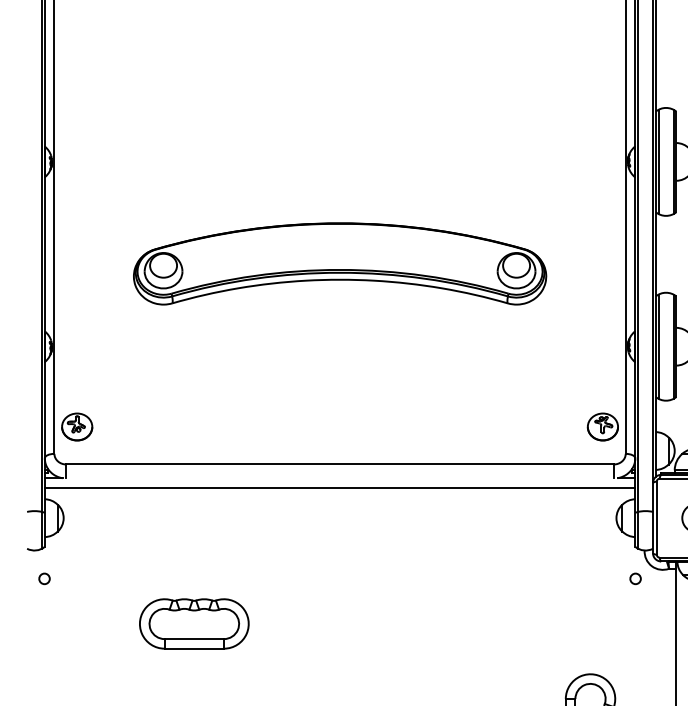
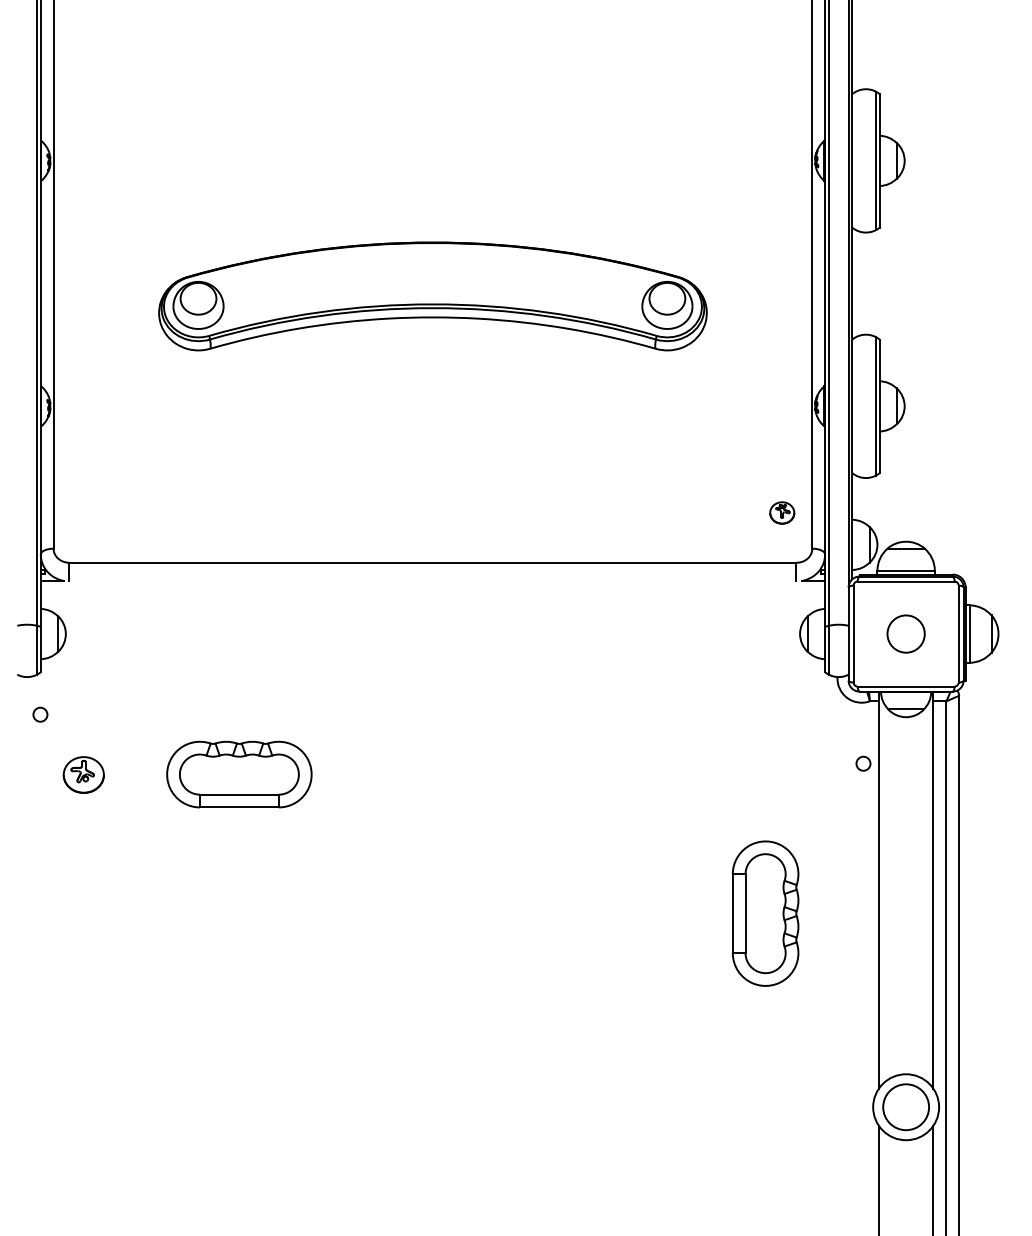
line: (658, 161) -> (855, 160), removed
line: (658, 346) -> (855, 406), removed
part: (76, 426) -> (83, 774), moved
part: (603, 426) -> (782, 512), size x0.6
line: (339, 487) -> (432, 593), removed
circle: (635, 578) -> (863, 763), moved

